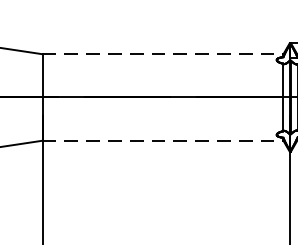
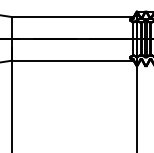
line: (162, 55) -> (72, 17), dashed -> solid
line: (162, 140) -> (72, 60), dashed -> solid

